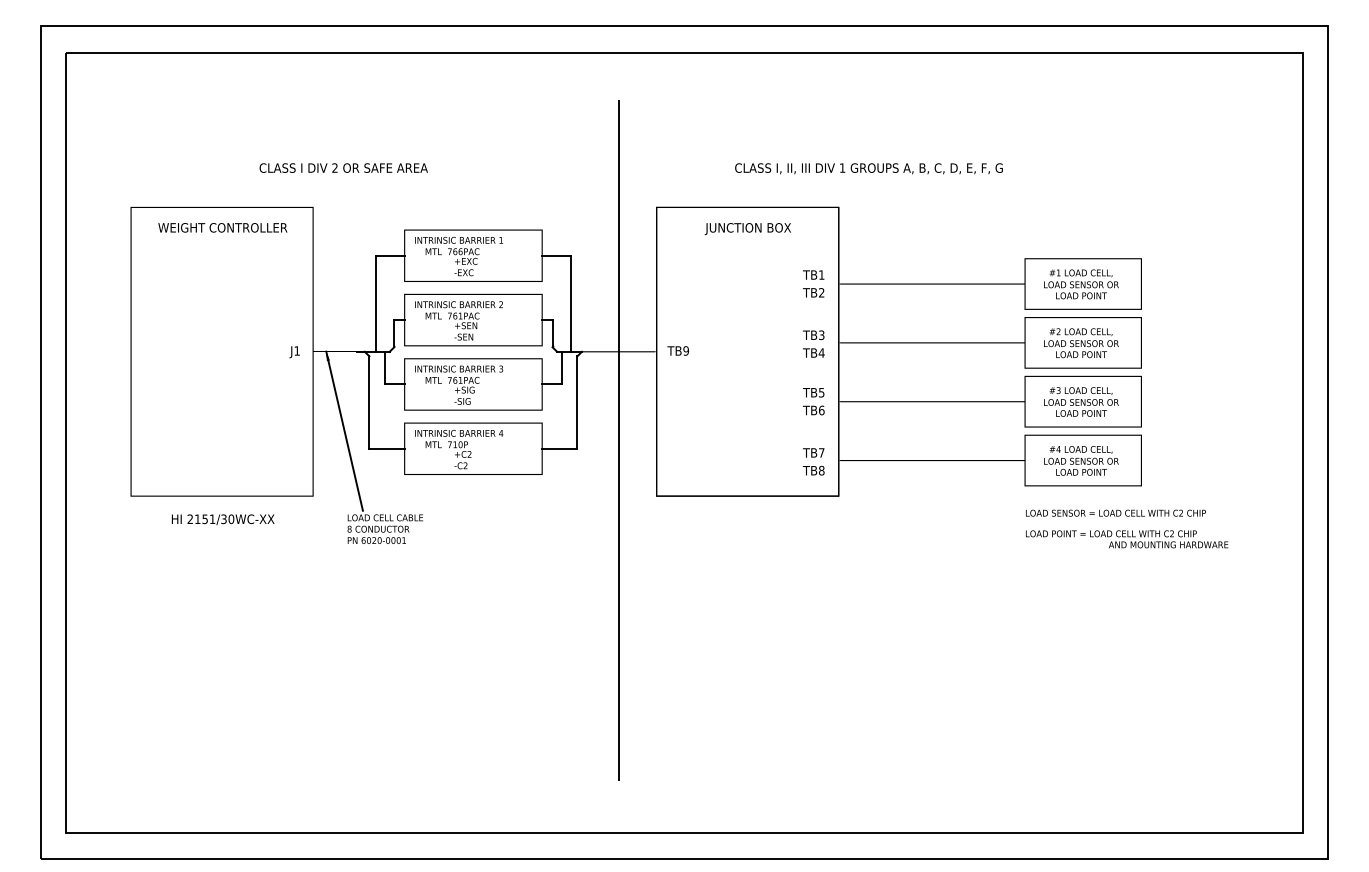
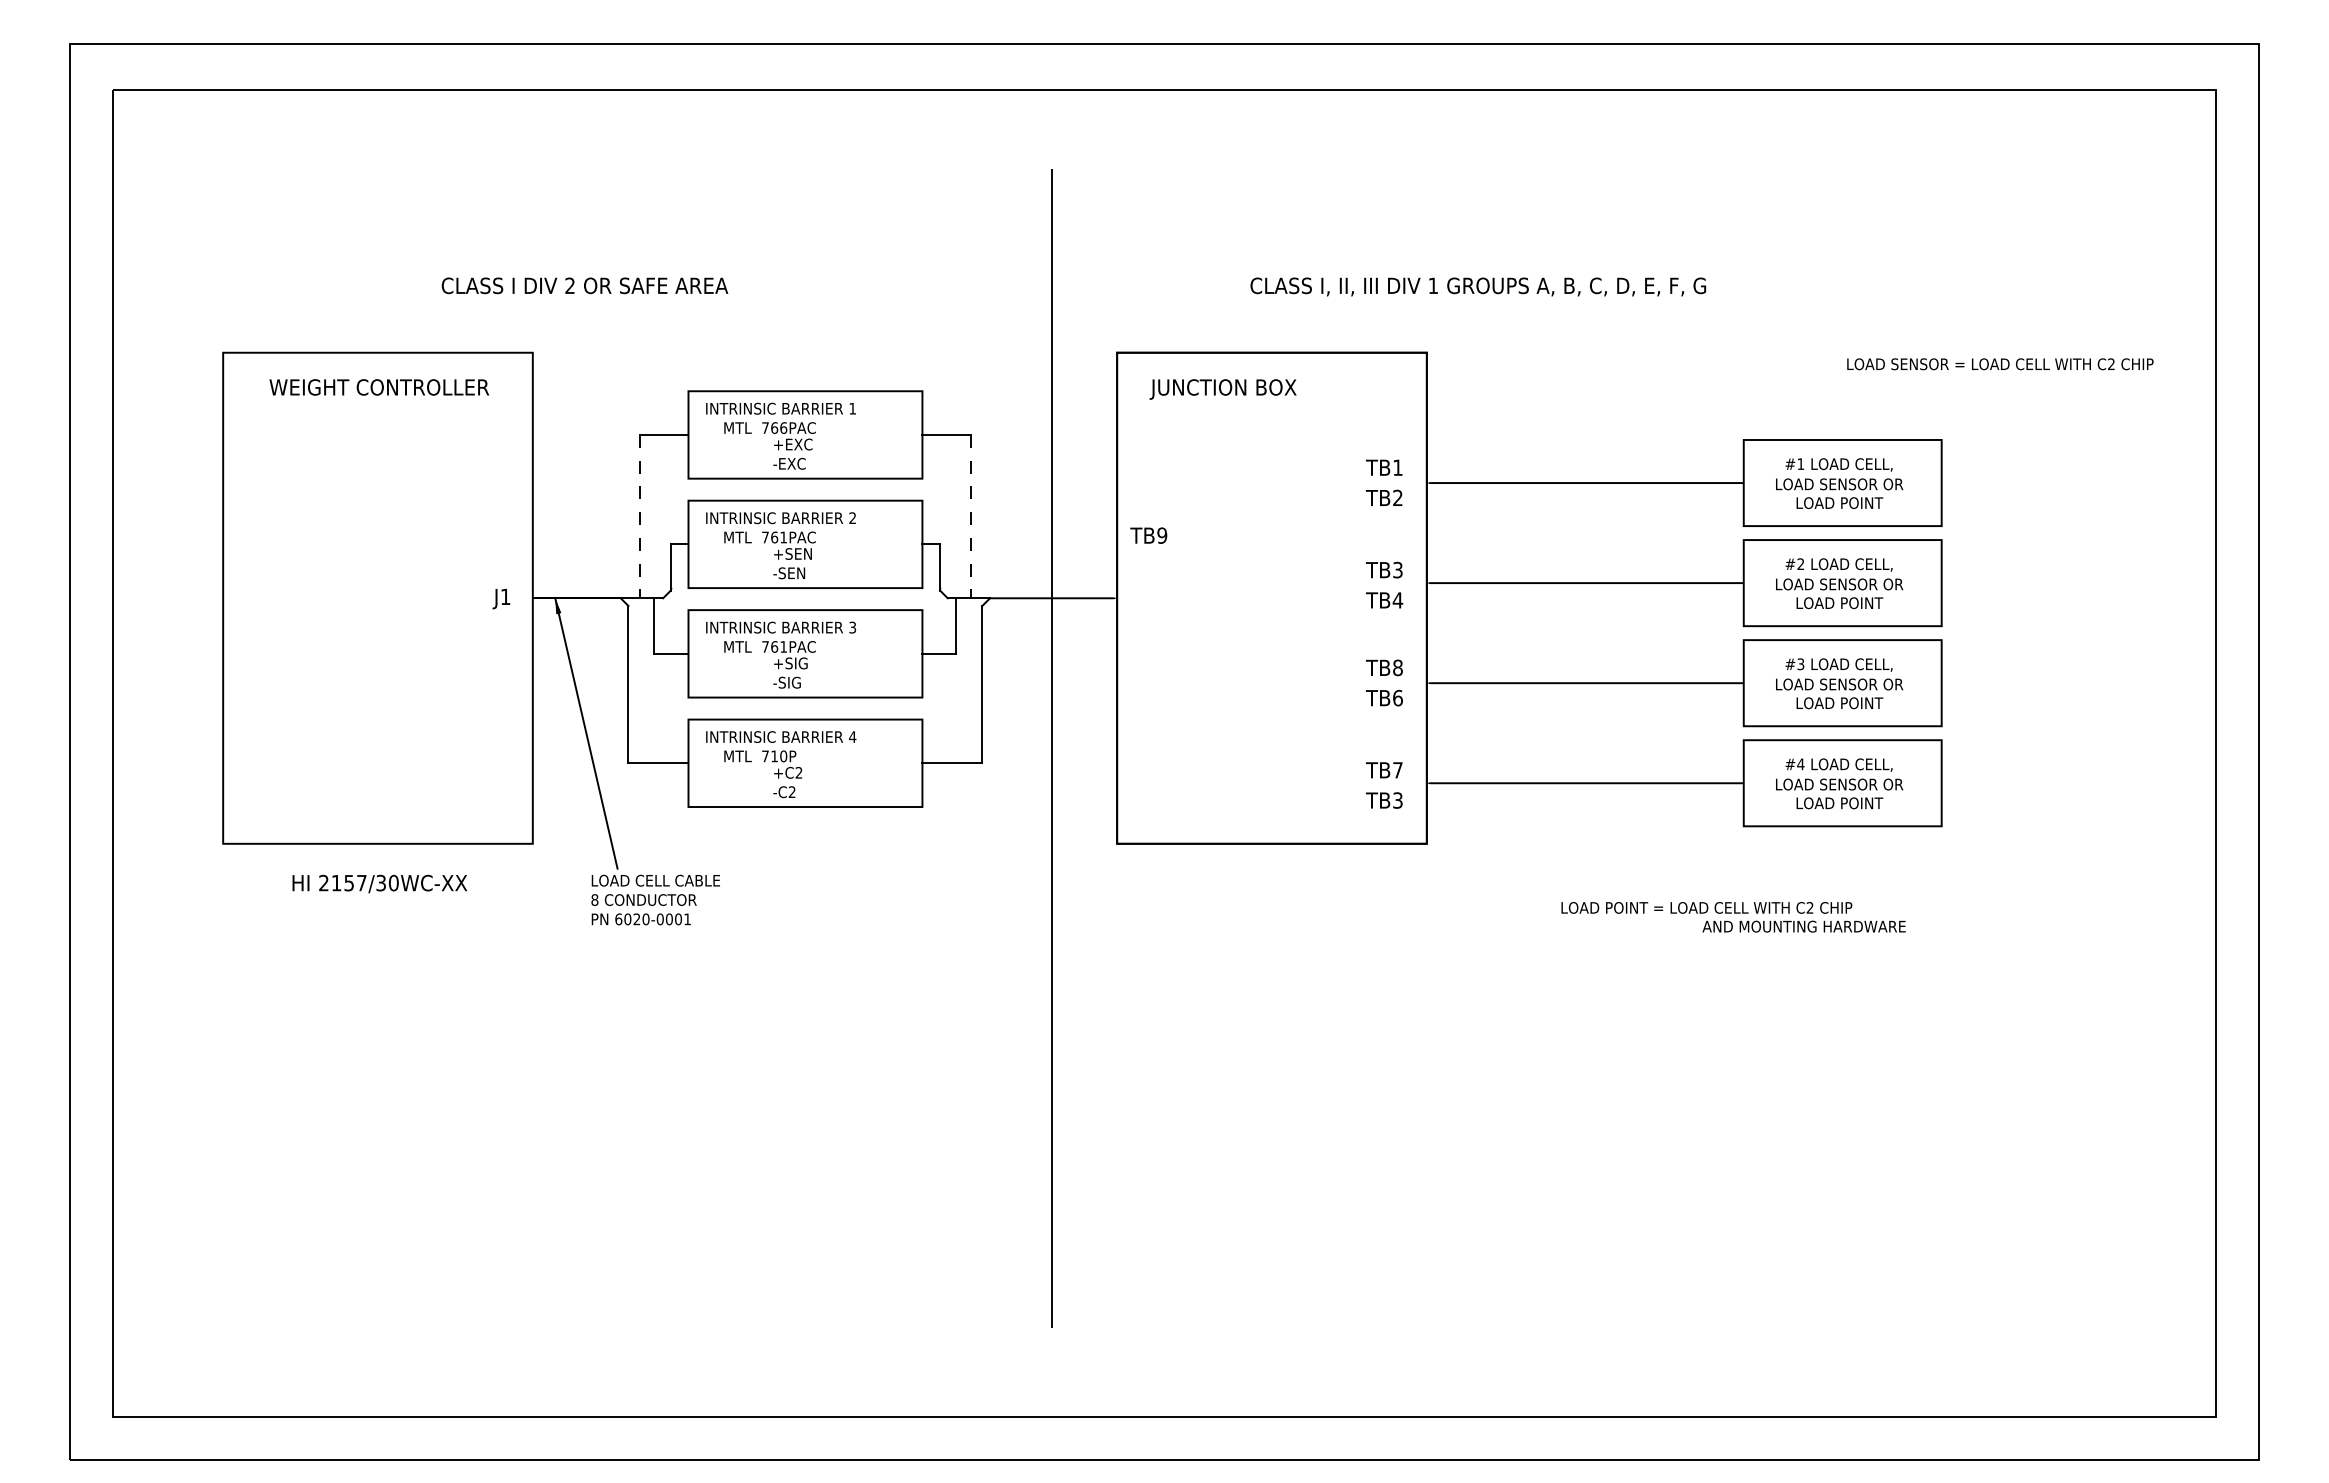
text: (747, 229) -> (1222, 390), moved
line: (376, 304) -> (640, 517), solid -> dashed
line: (570, 304) -> (970, 517), solid -> dashed
text: (677, 350) -> (1147, 534), moved
text: (821, 392) -> (1397, 667), TB5 -> TB8
text: (821, 470) -> (1397, 800), TB8 -> TB3
text: (1115, 512) -> (1999, 363), moved
text: (212, 518) -> (361, 881), 2151/30WC-XX -> 2157/30WC-XX
text: (1127, 539) -> (1734, 917), moved

